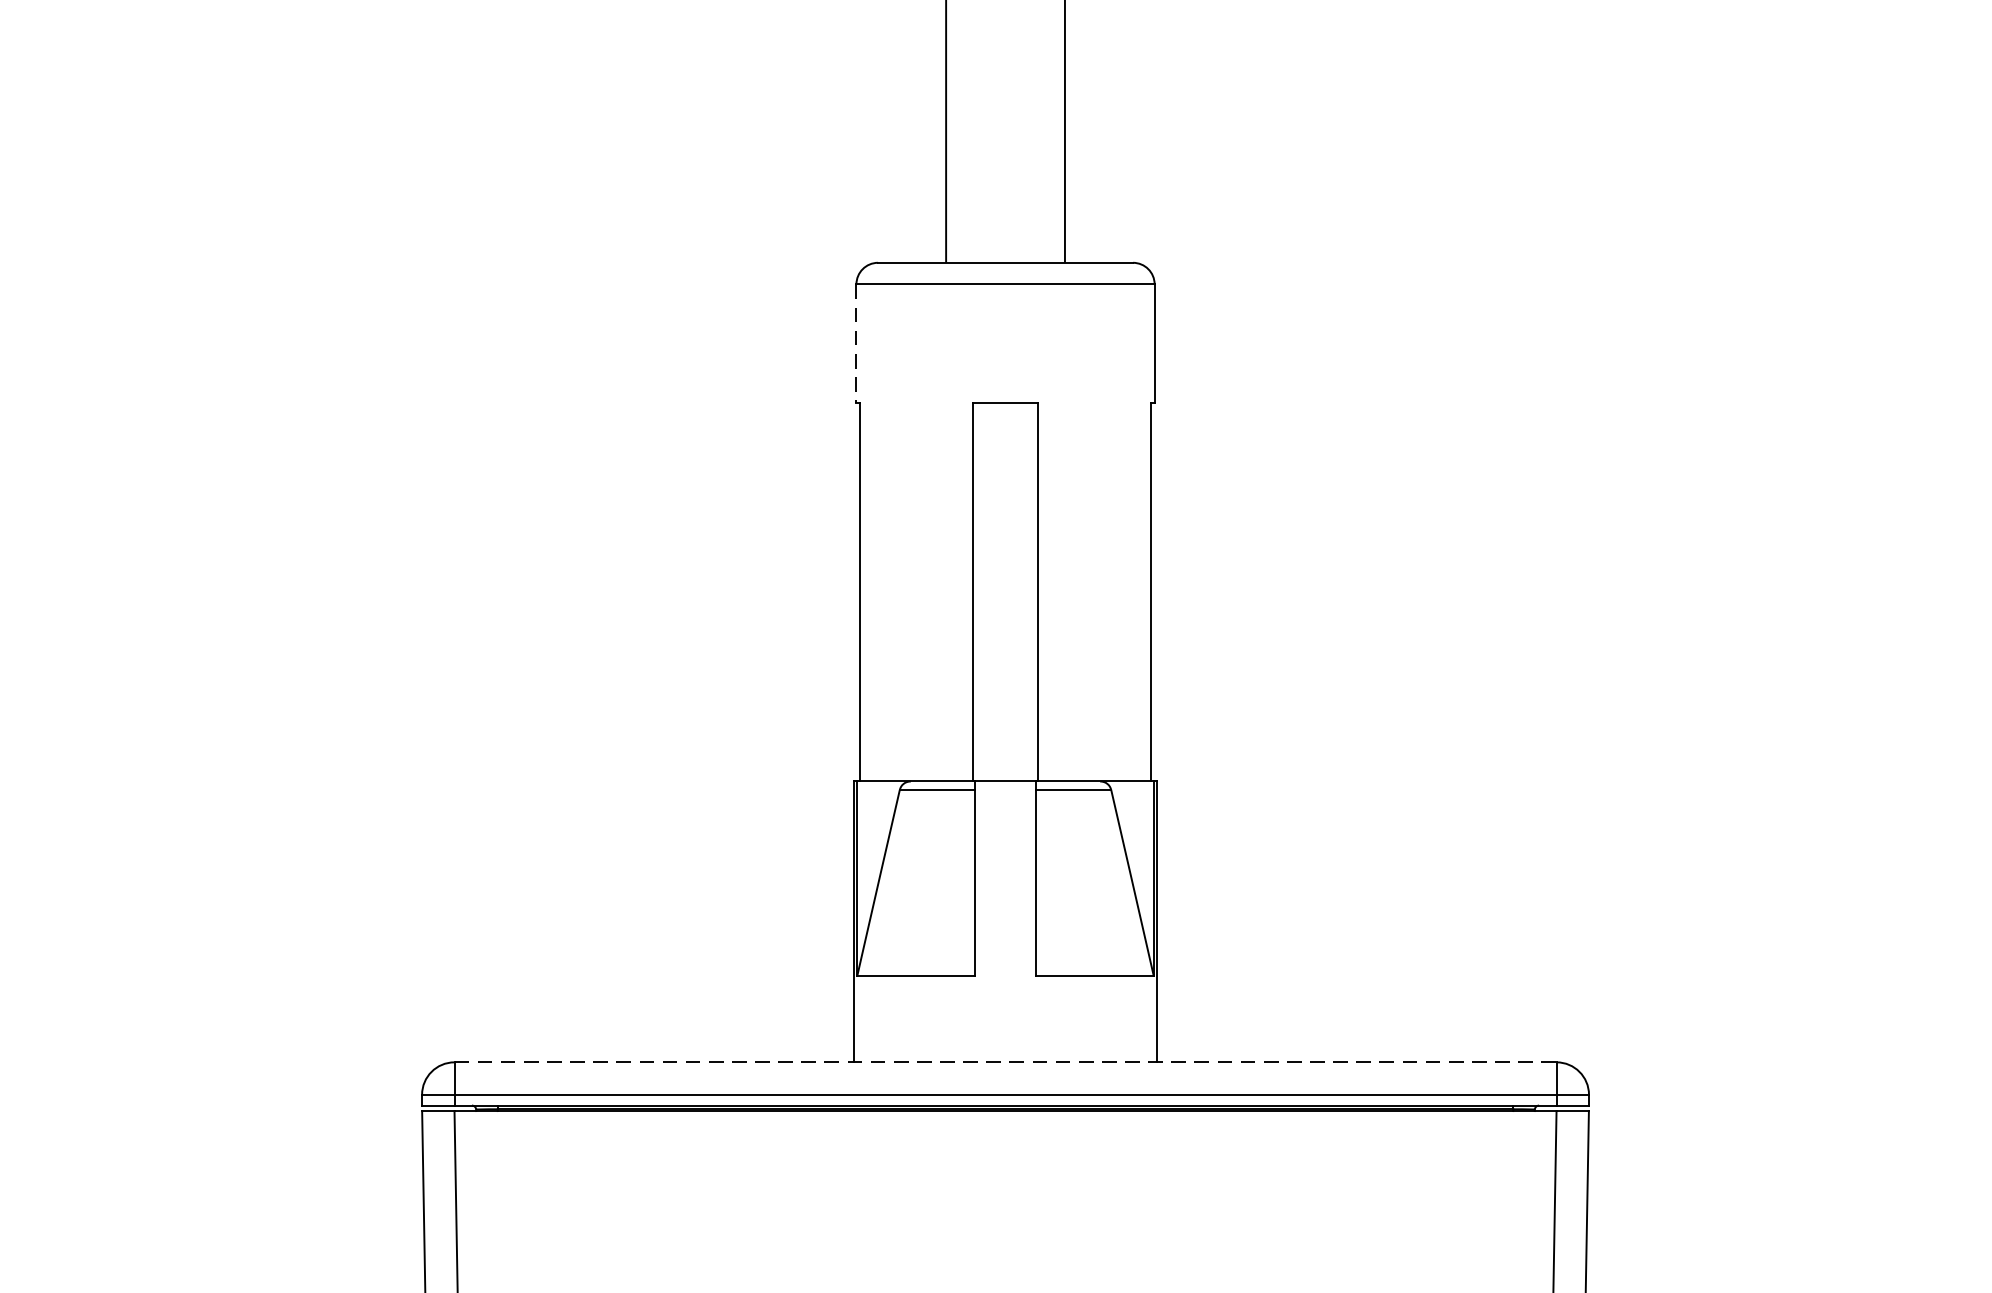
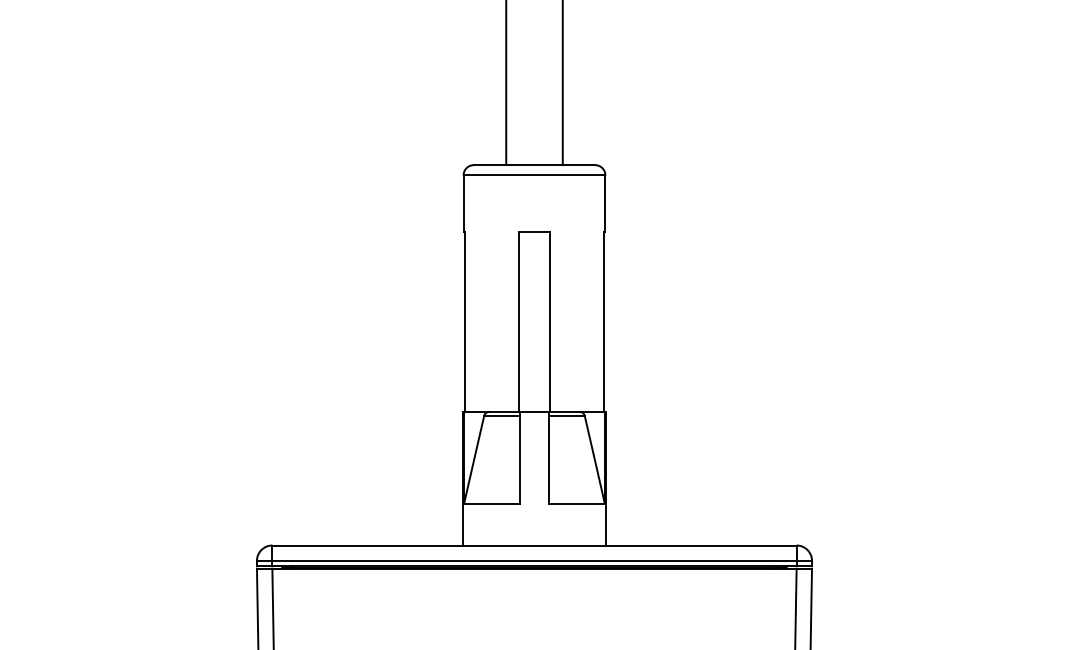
line: (856, 345) -> (463, 204), dashed -> solid
line: (1007, 1062) -> (535, 545), dashed -> solid

